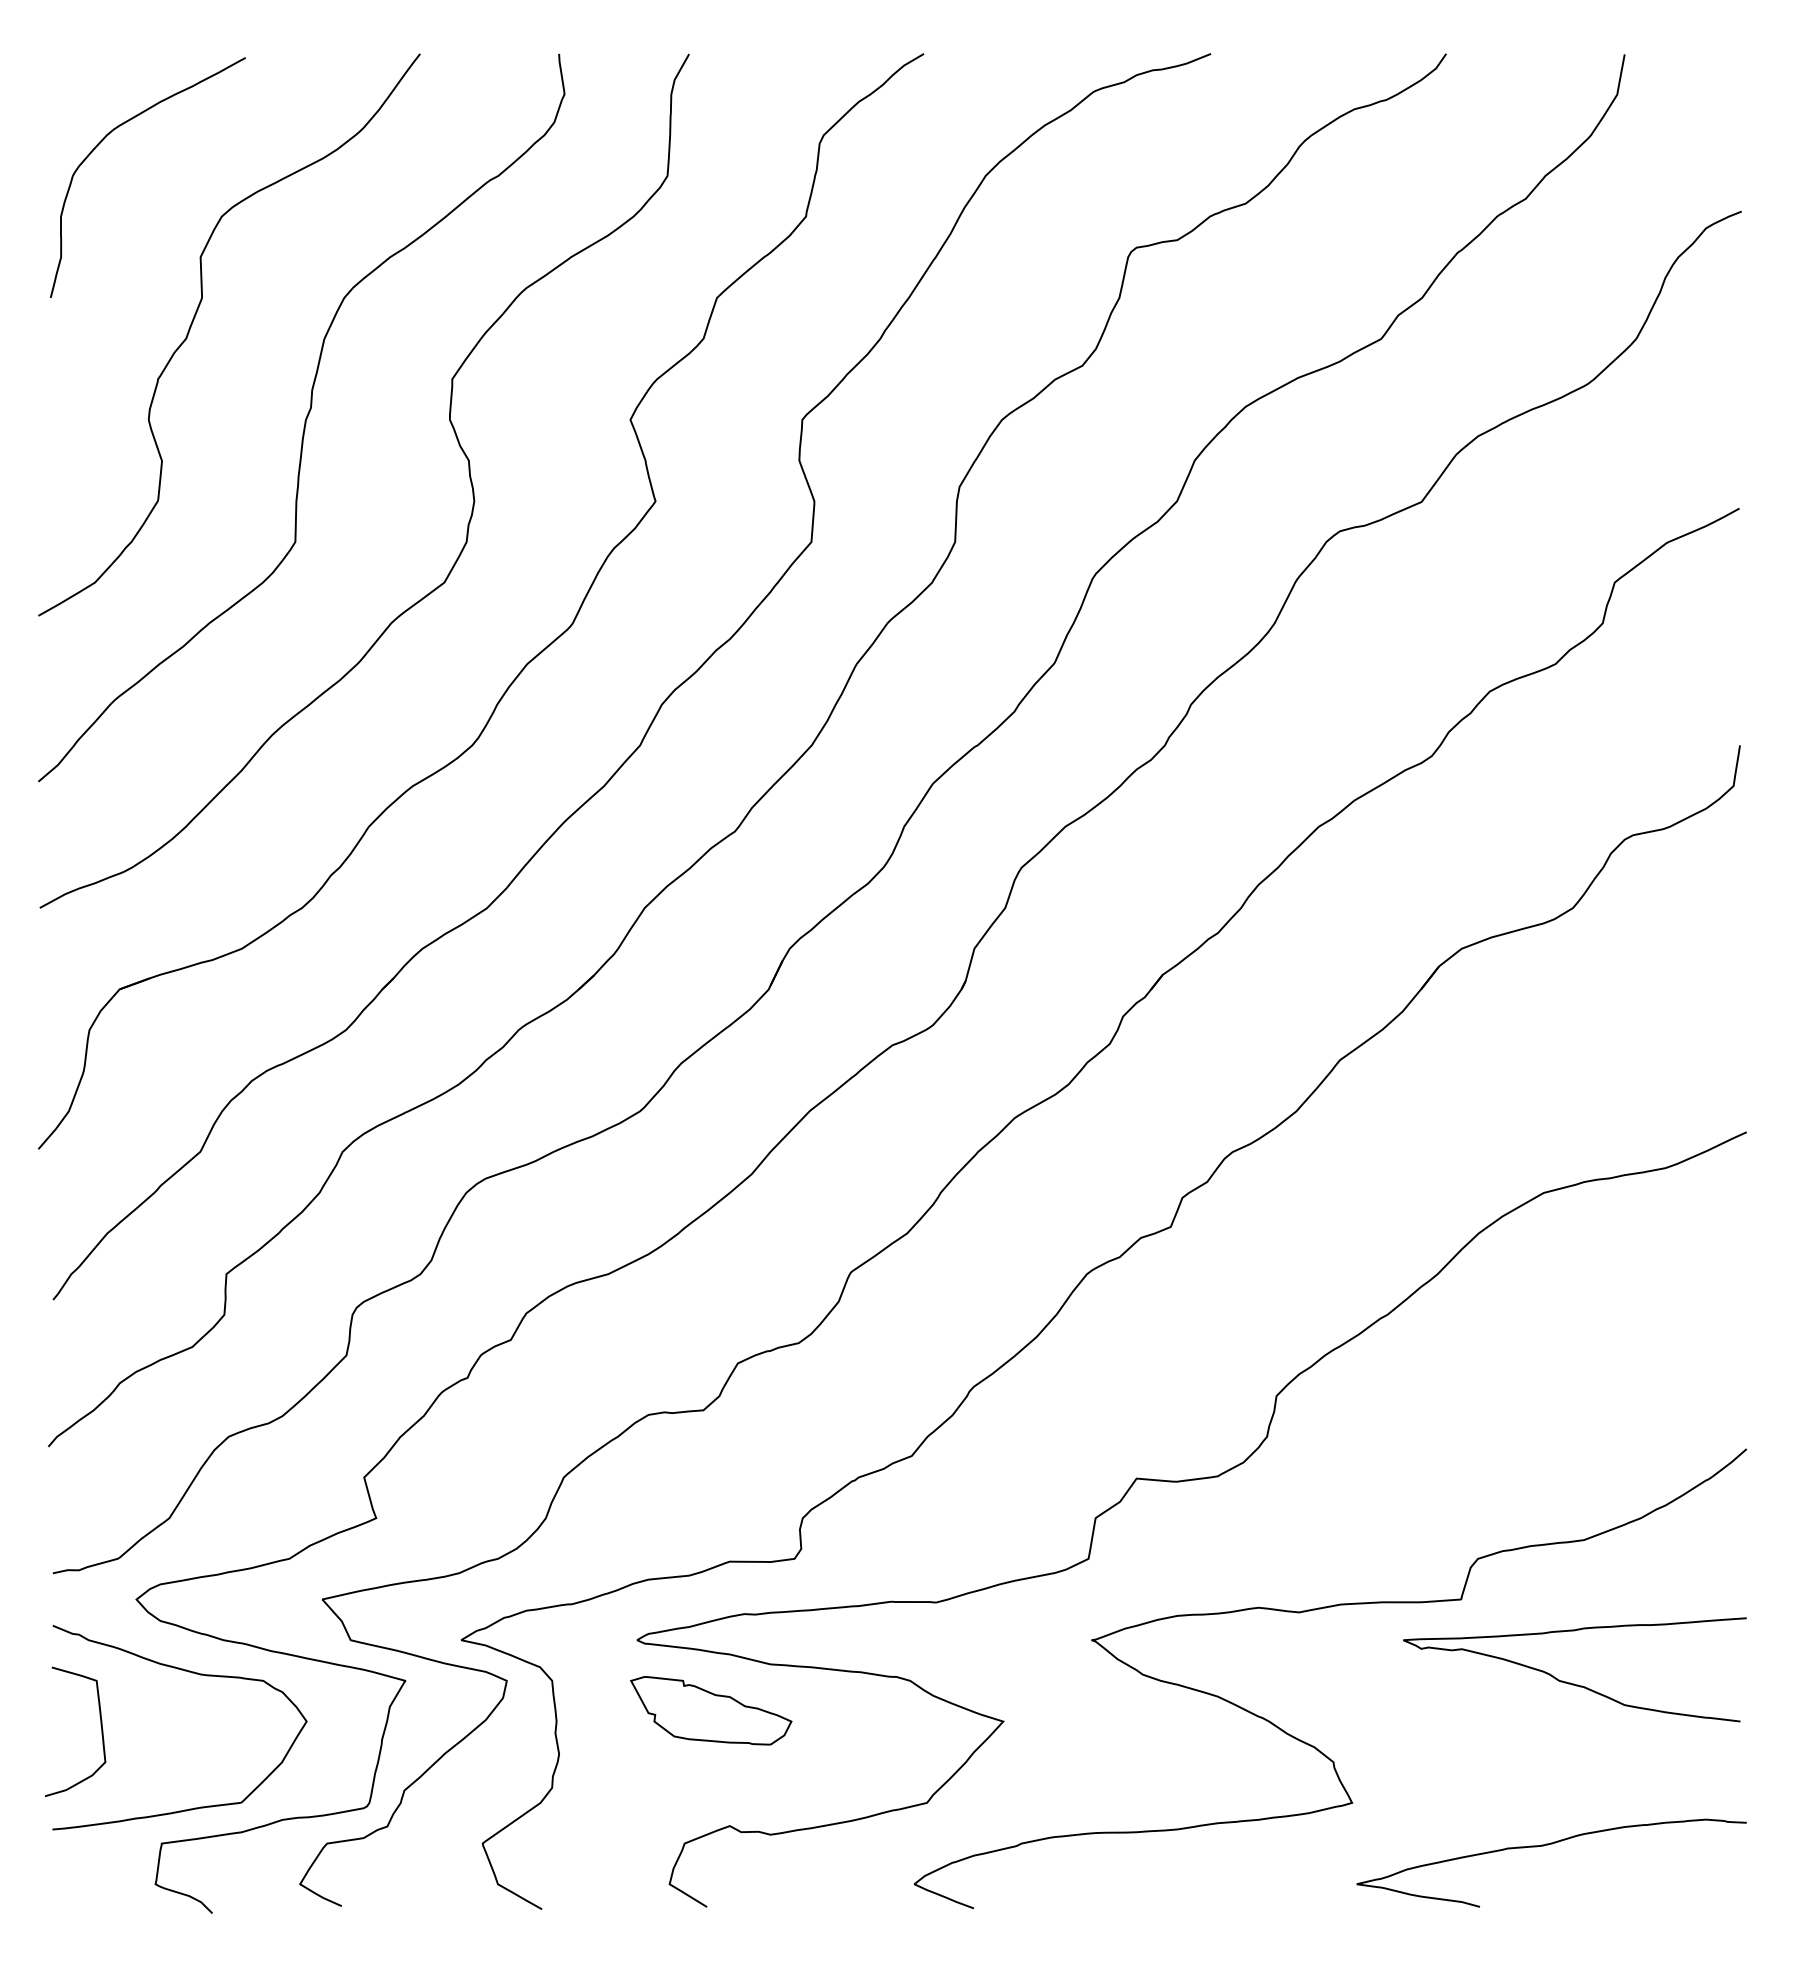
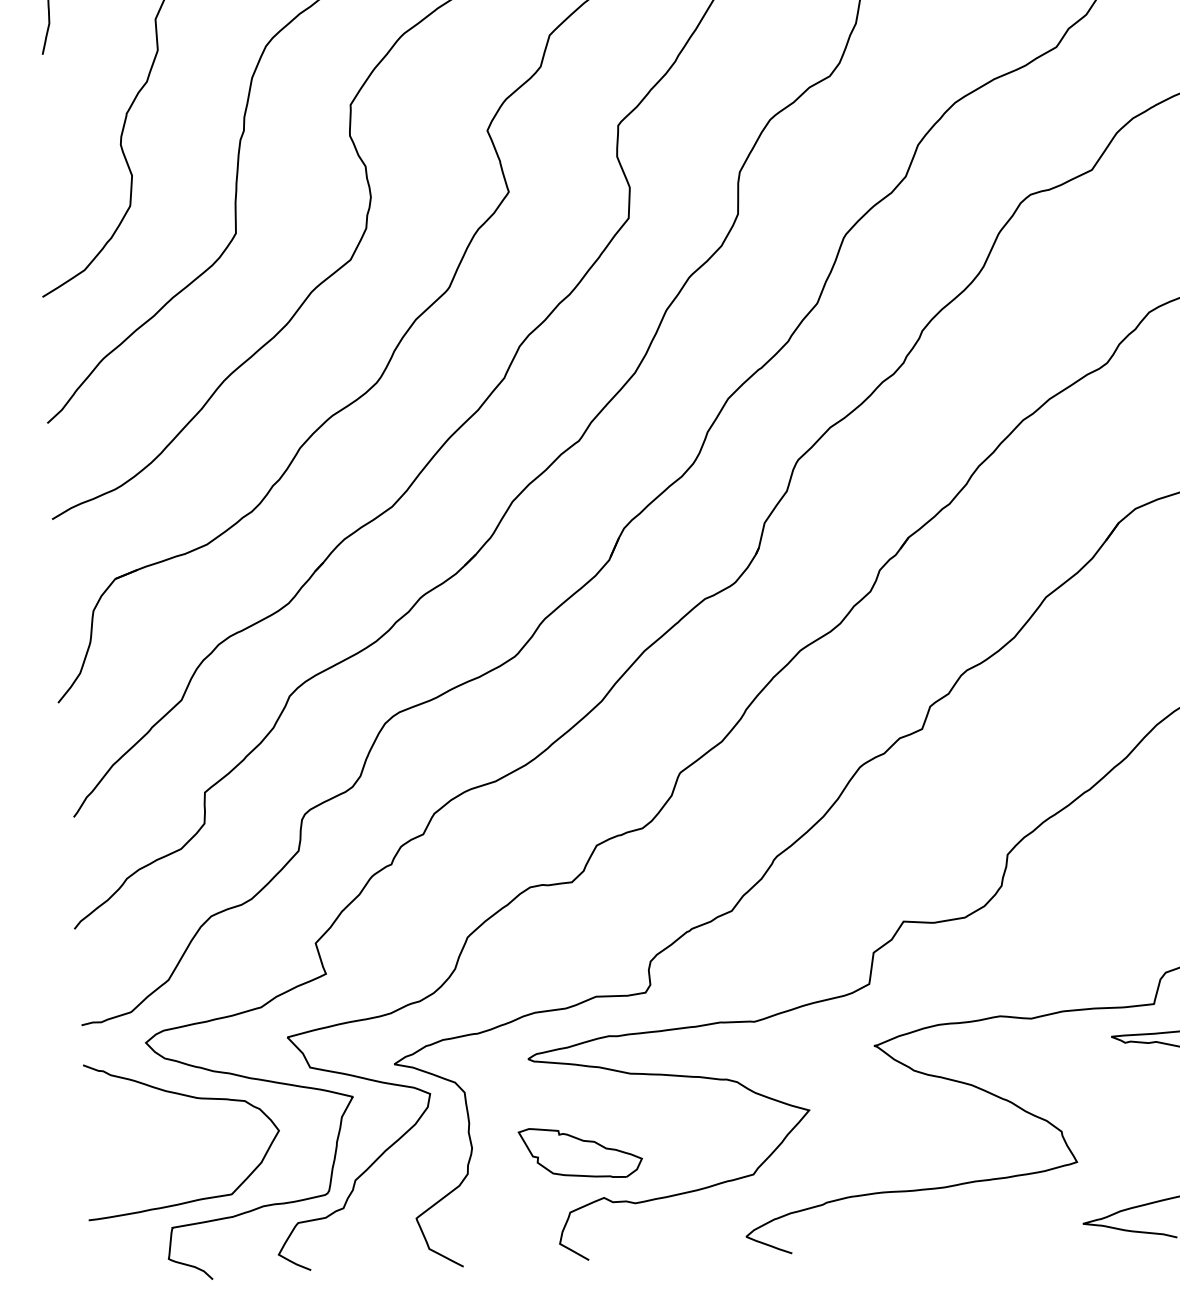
part: (711, 1710) -> (580, 1152), moved
curve: (100, 1725) -> (122, 1139), removed

